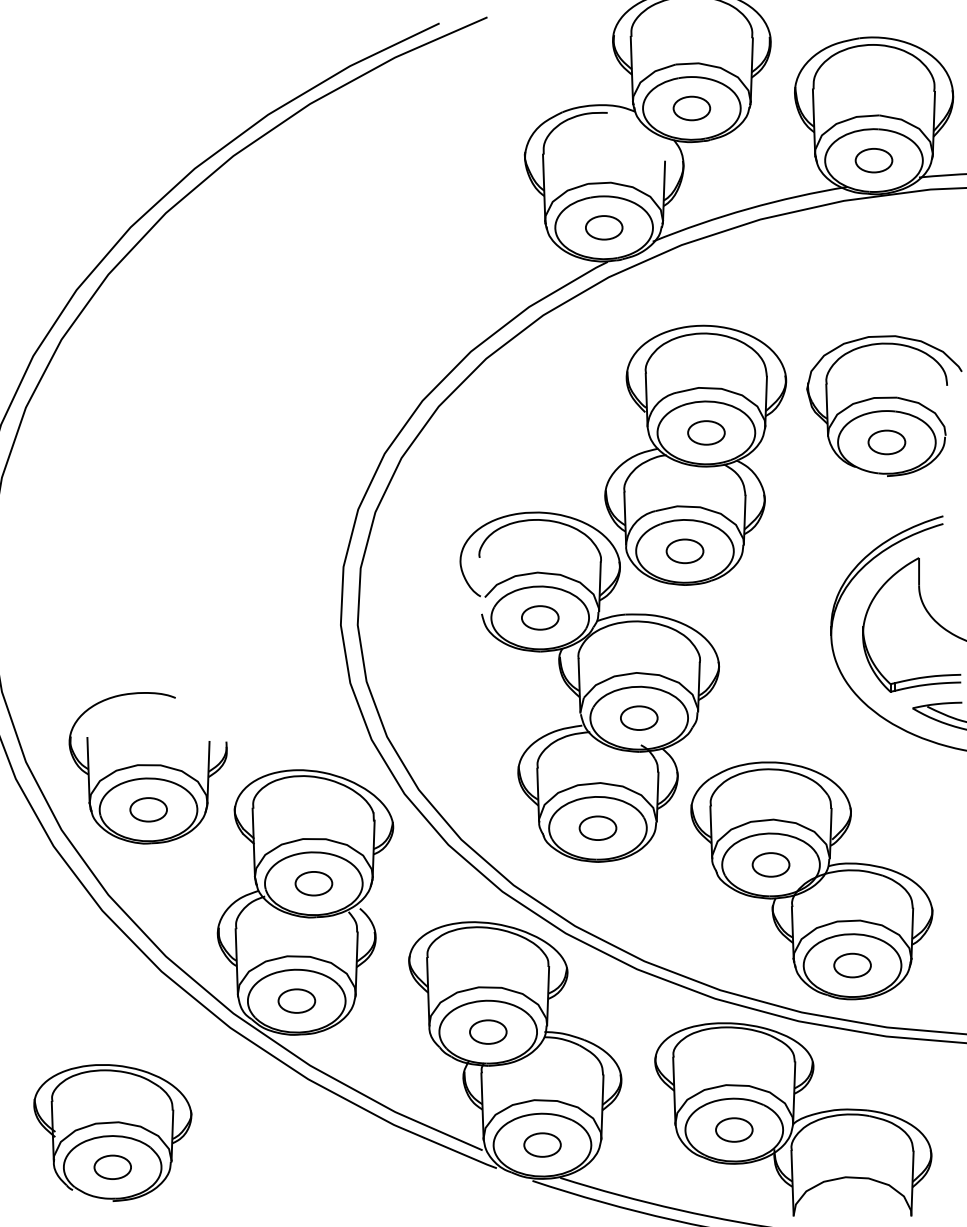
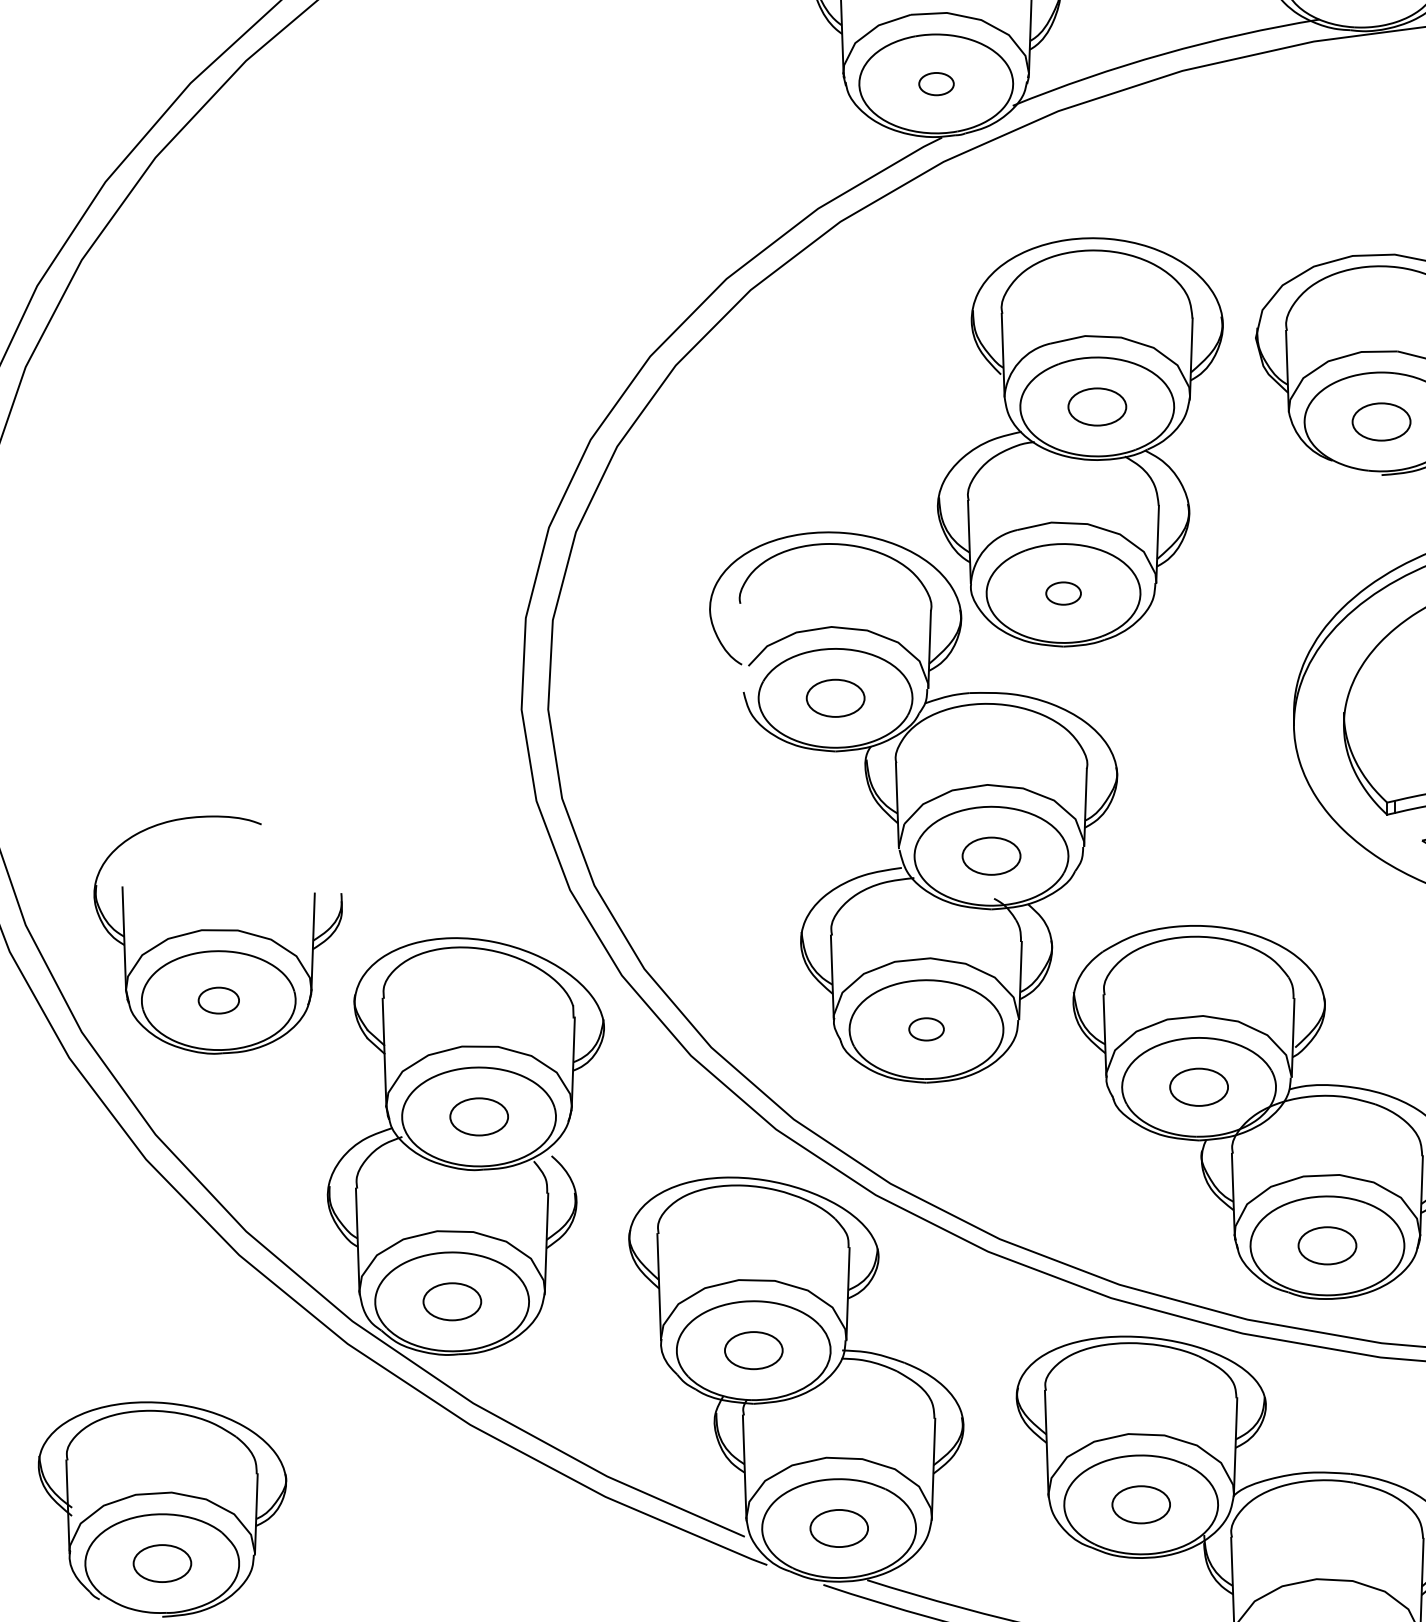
part: (604, 227) -> (936, 83), size x0.6
part: (684, 551) -> (1062, 593), size x0.6
part: (148, 809) -> (218, 1000), size x0.7
part: (597, 827) -> (925, 1028), size x0.6

